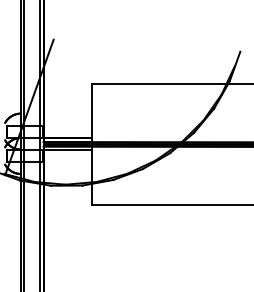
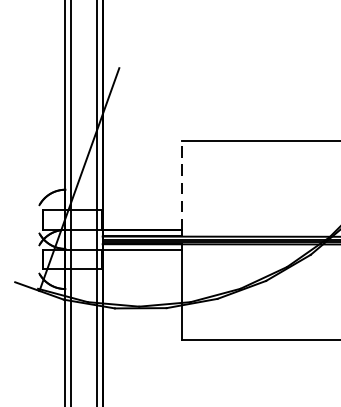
line: (91, 110) -> (181, 184), solid -> dashed

